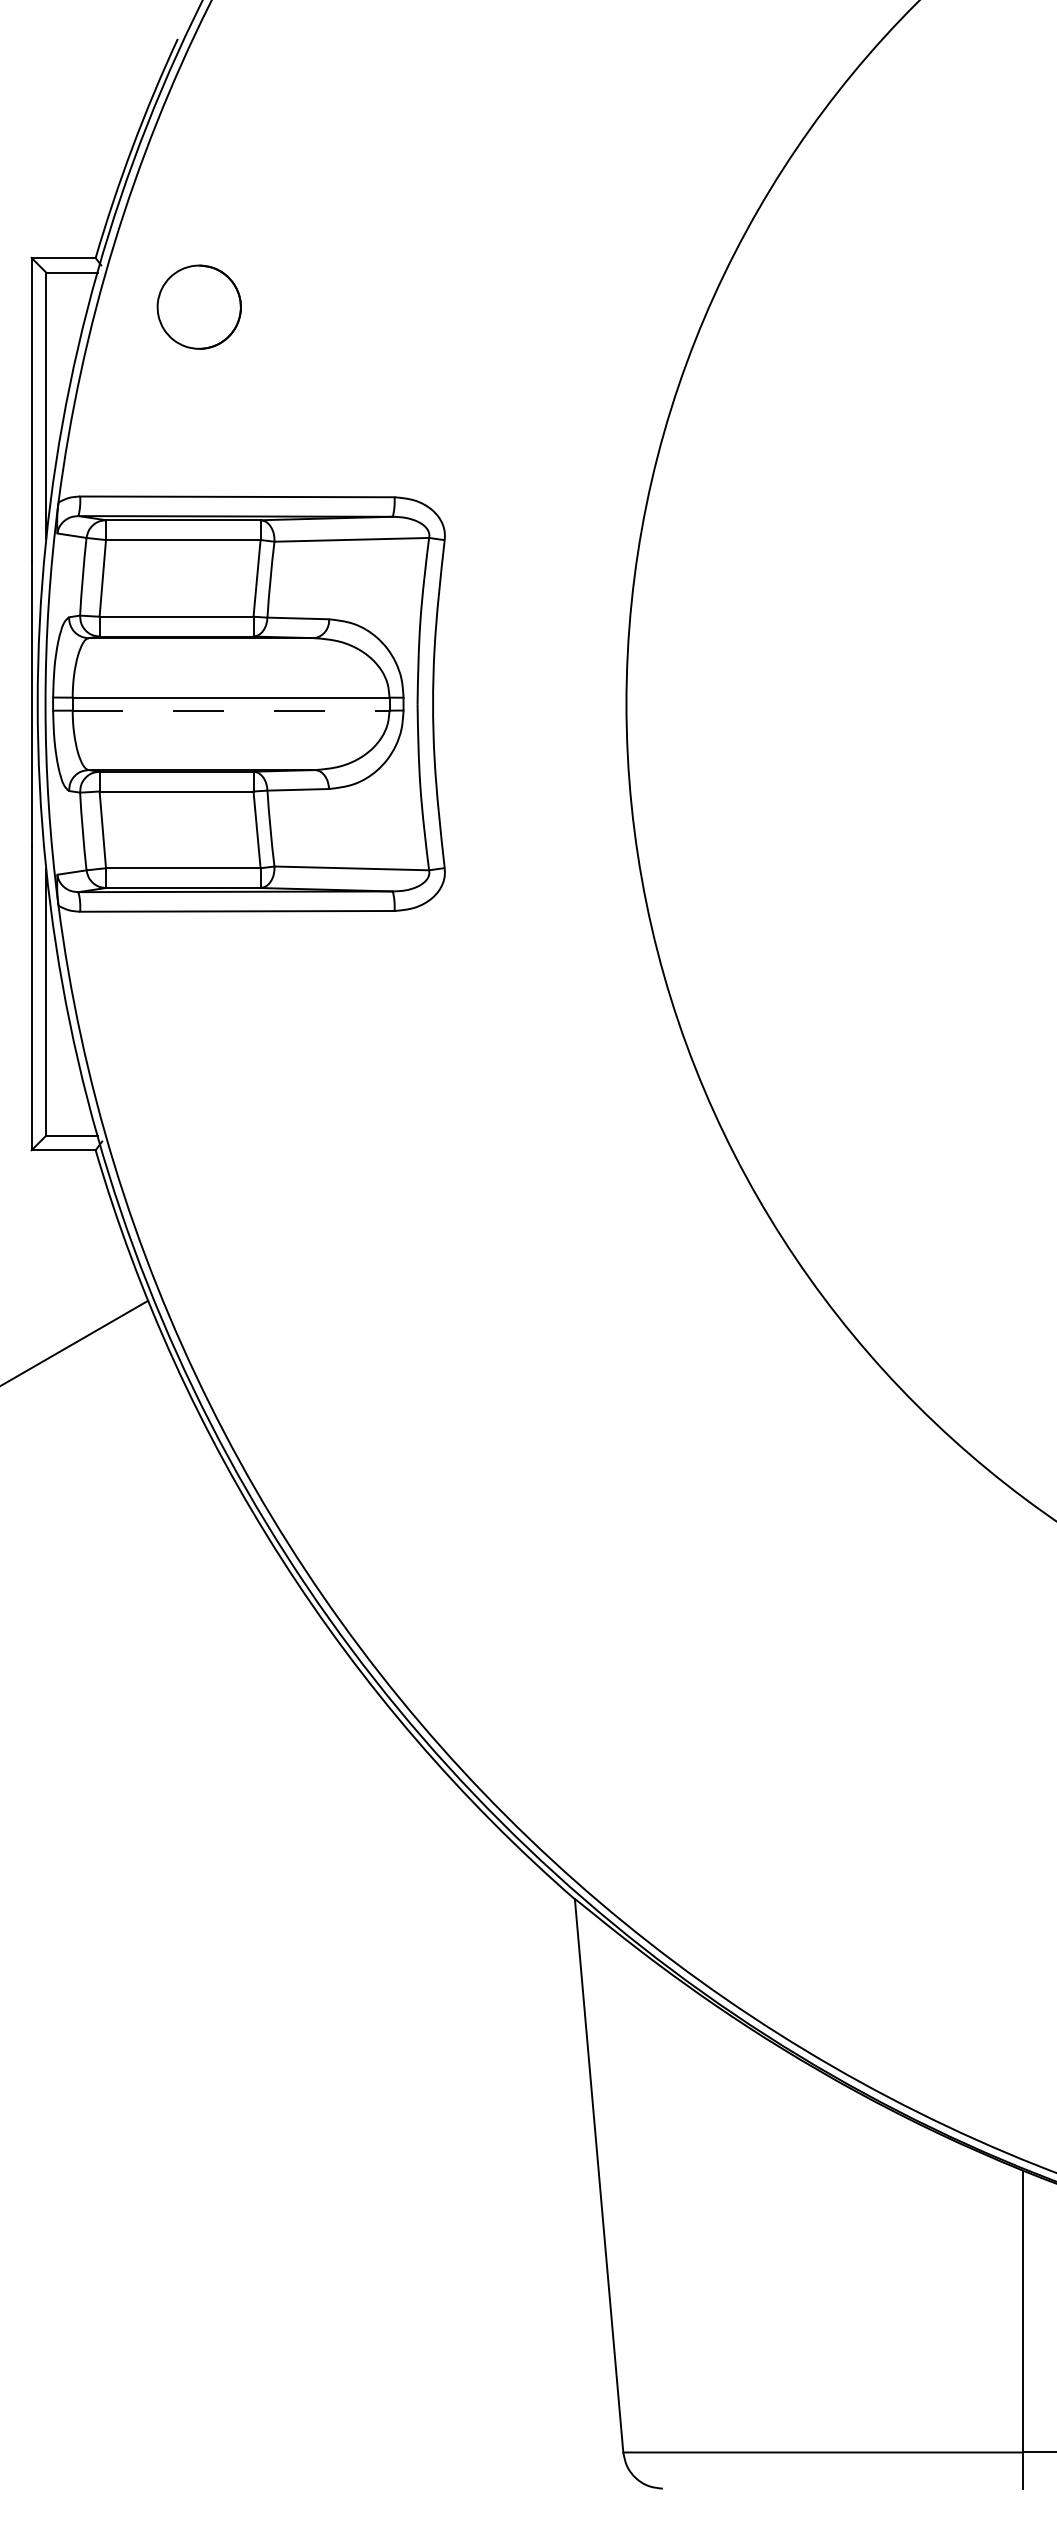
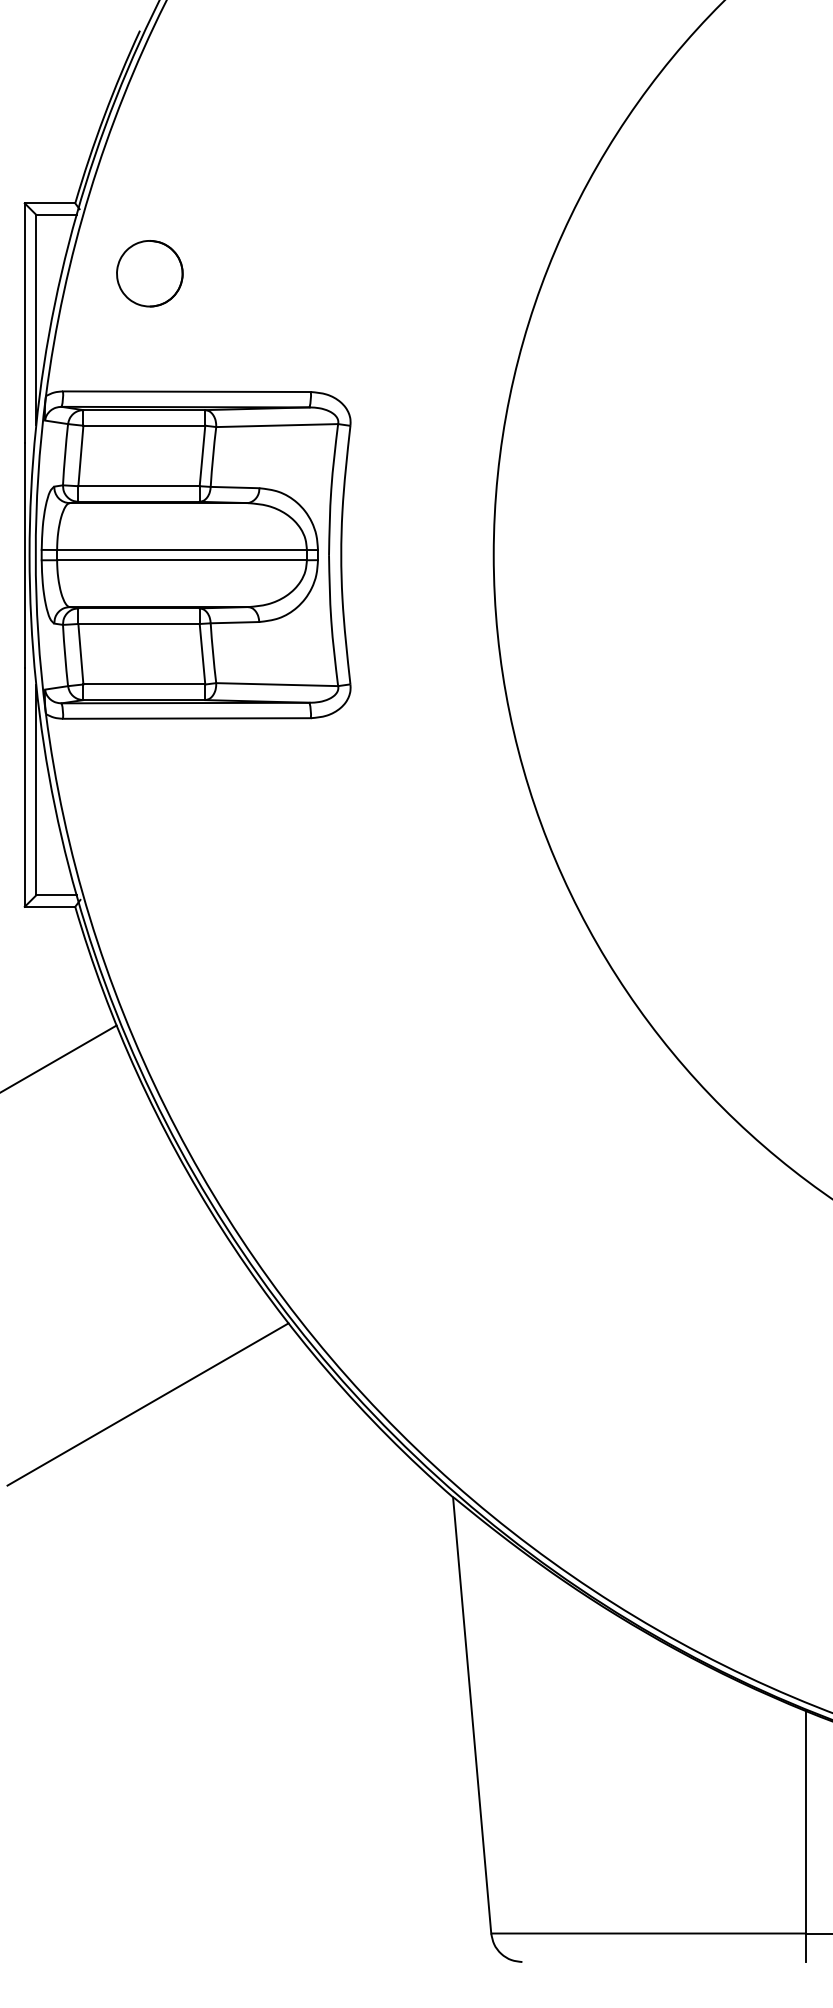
part: (198, 306) -> (149, 273), moved
line: (231, 710) -> (182, 560), dashed -> solid
line: (187, 1781) -> (147, 1404), added

